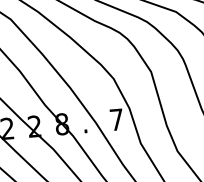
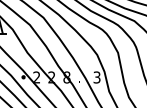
text: (115, 119) -> (96, 77), 7 -> 3

